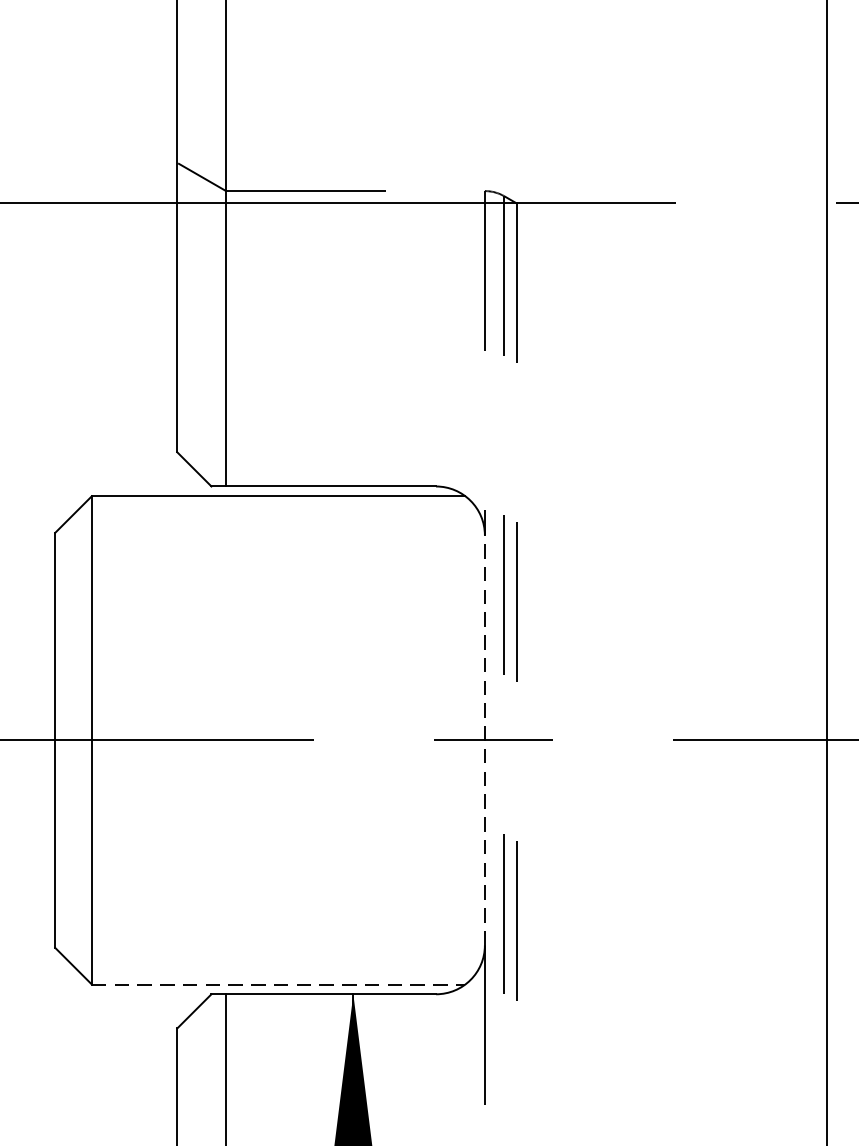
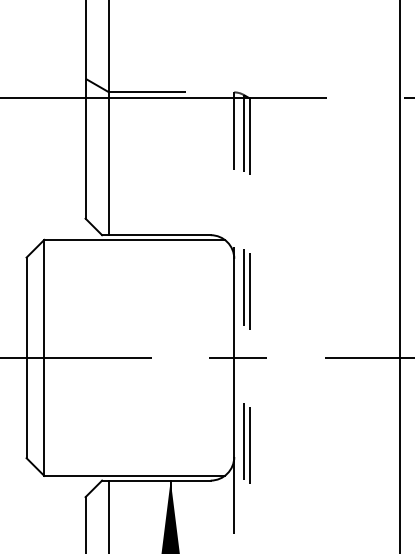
line: (485, 739) -> (234, 357), dashed -> solid
line: (280, 983) -> (135, 475), dashed -> solid

